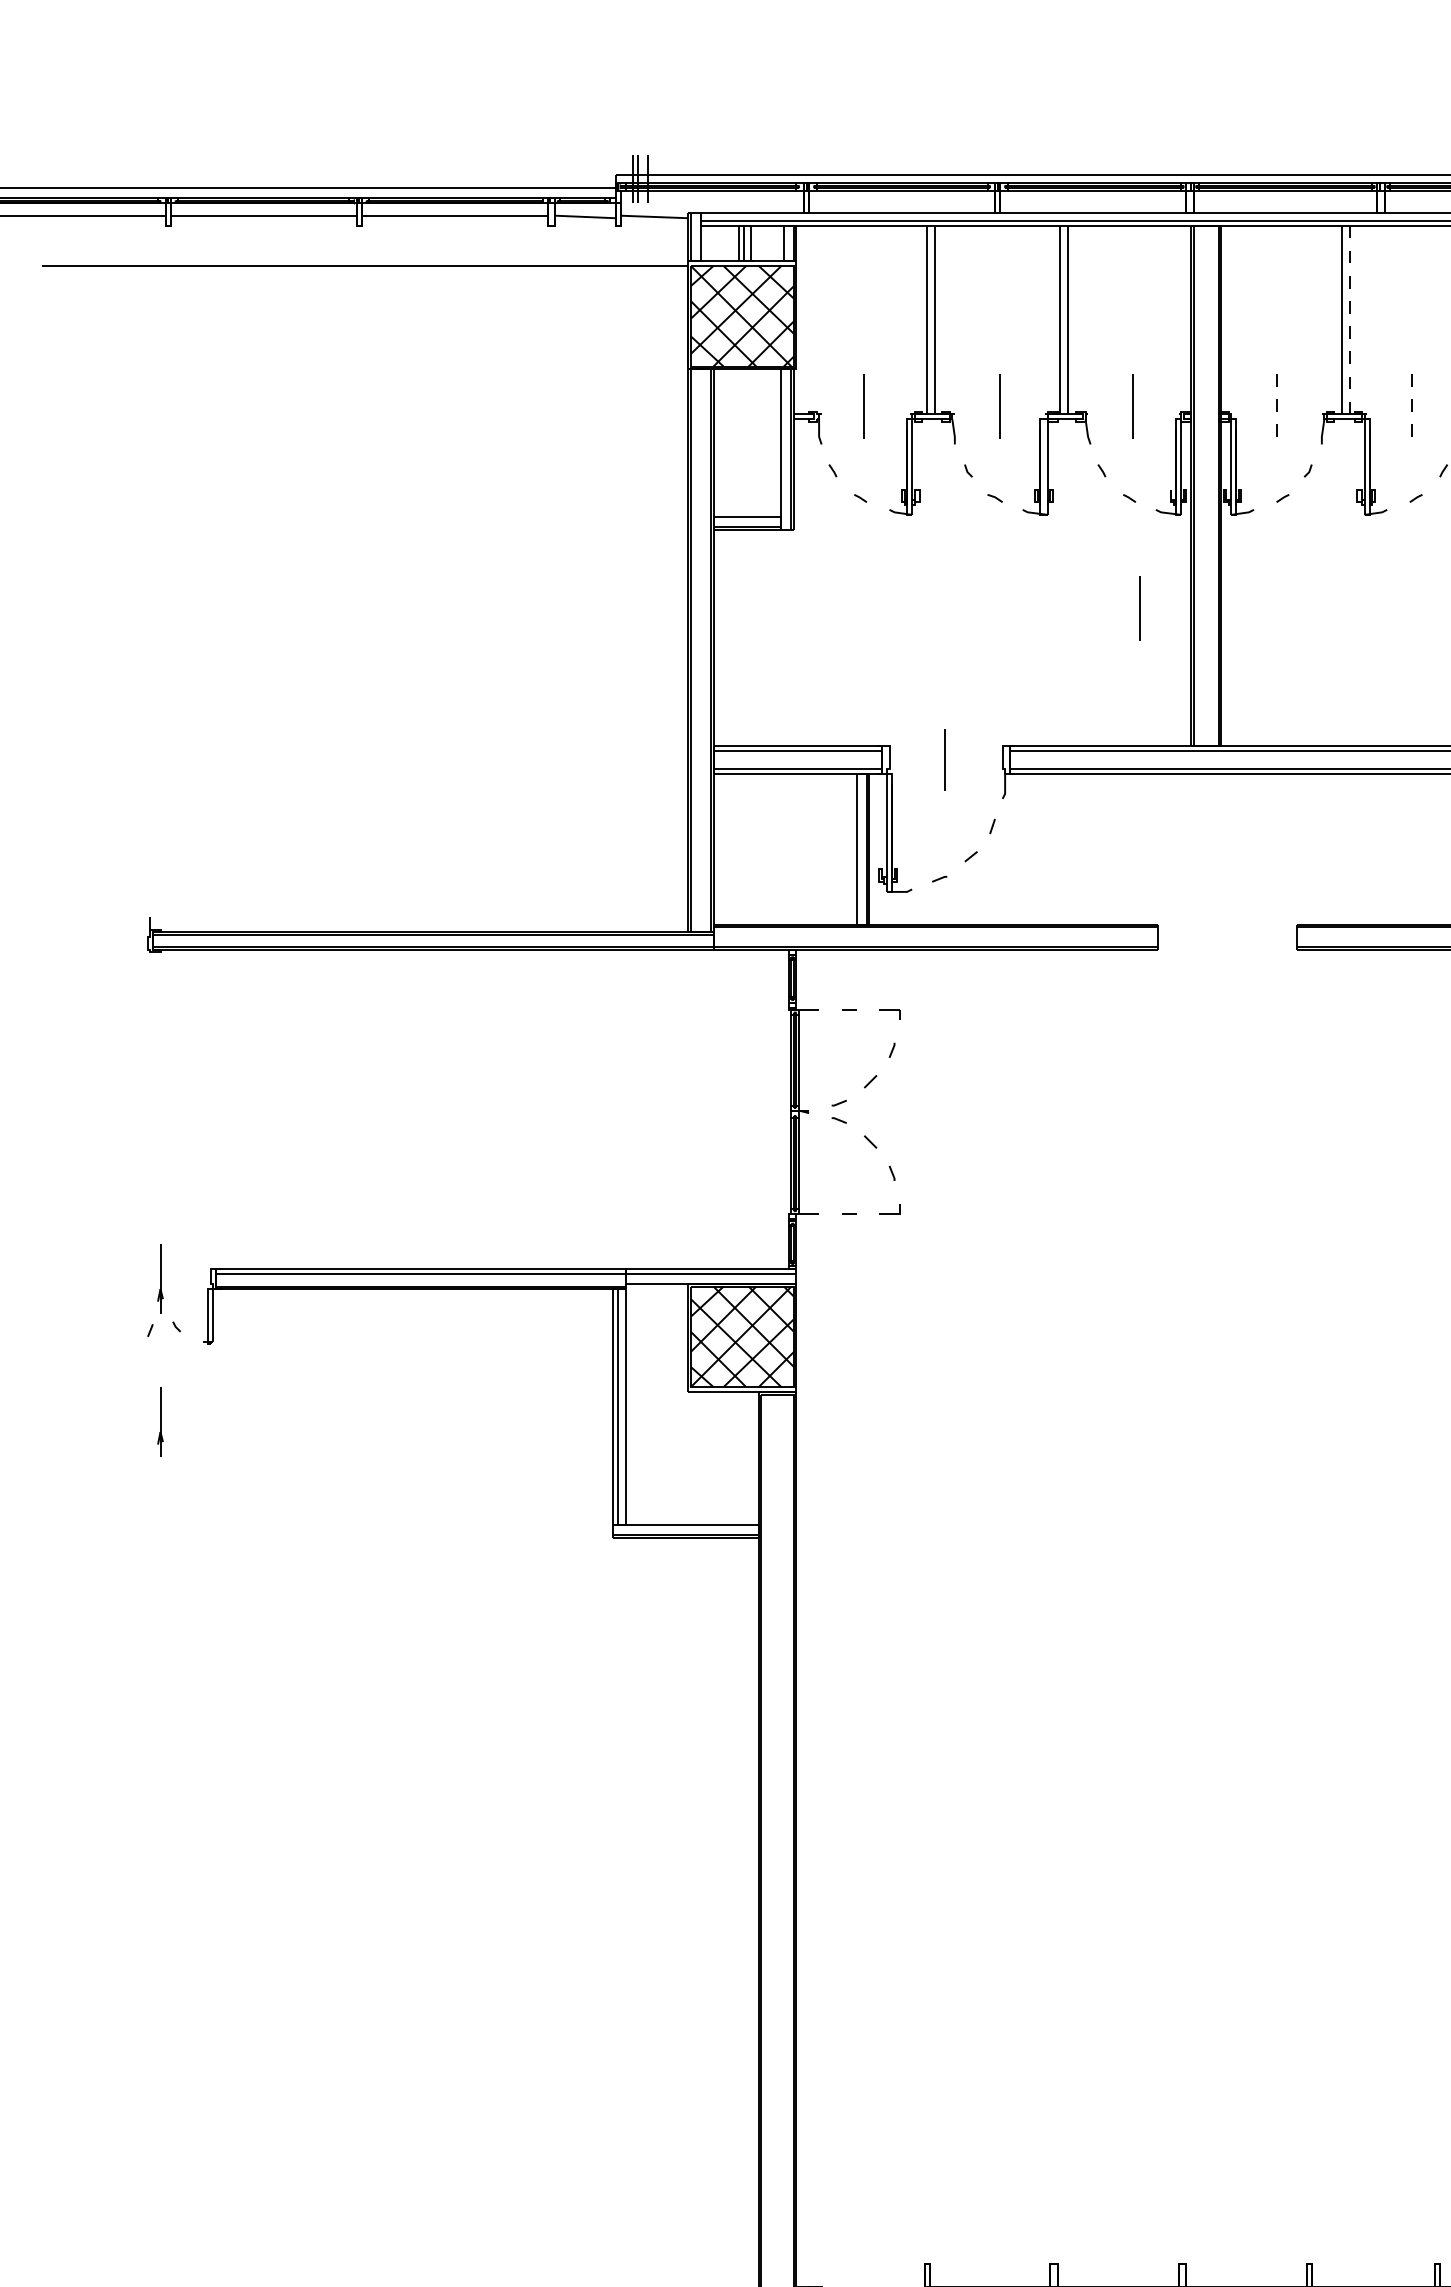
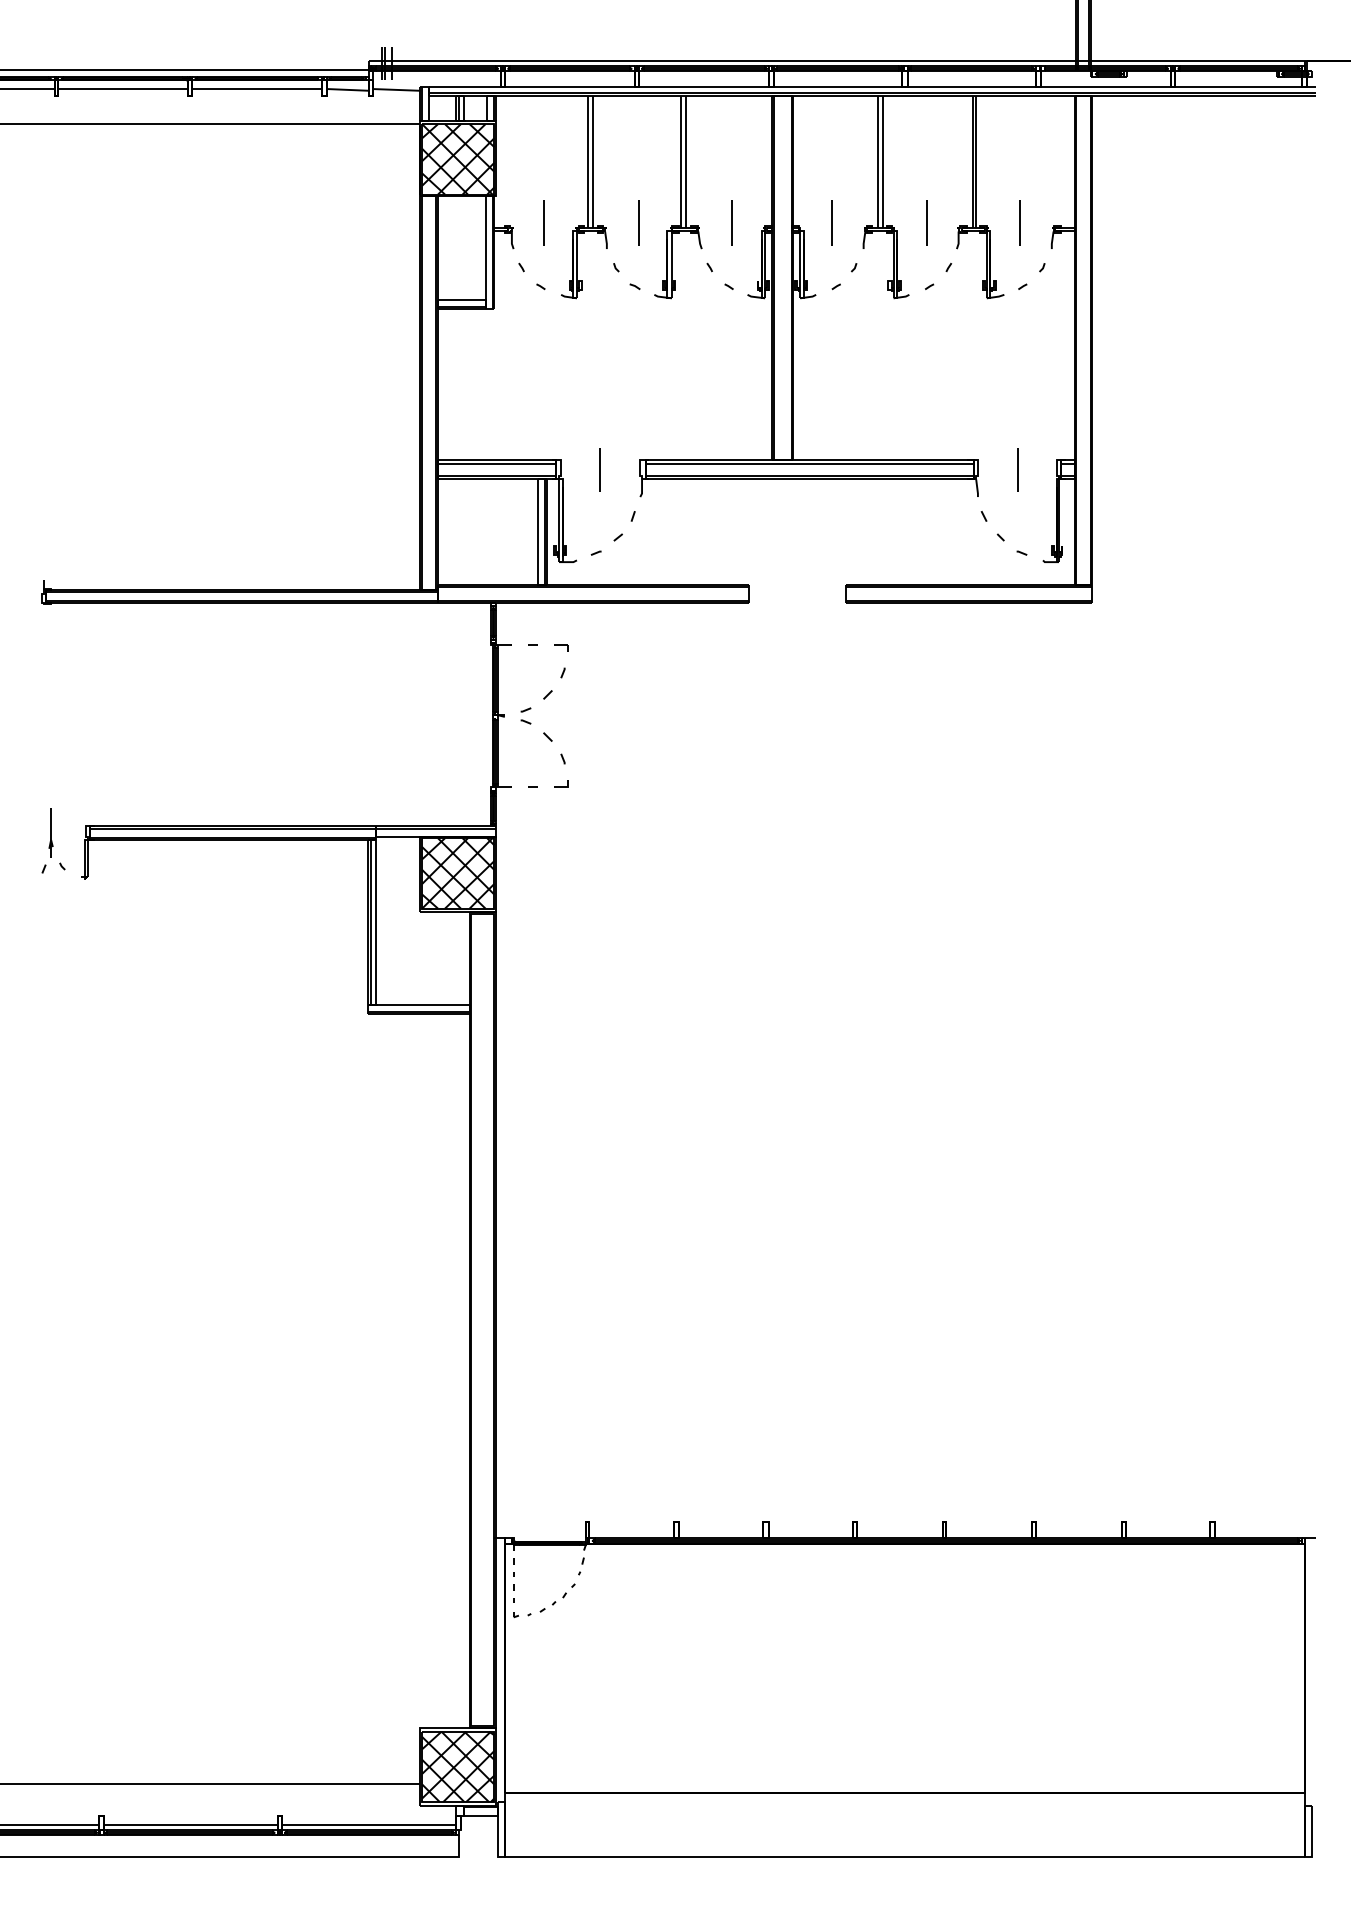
line: (1348, 320) -> (882, 162), dashed -> solid
line: (1275, 406) -> (831, 222), dashed -> solid
line: (1411, 406) -> (926, 222), dashed -> solid
line: (1140, 607) -> (736, 363), removed
part: (159, 1421) -> (50, 932), removed

